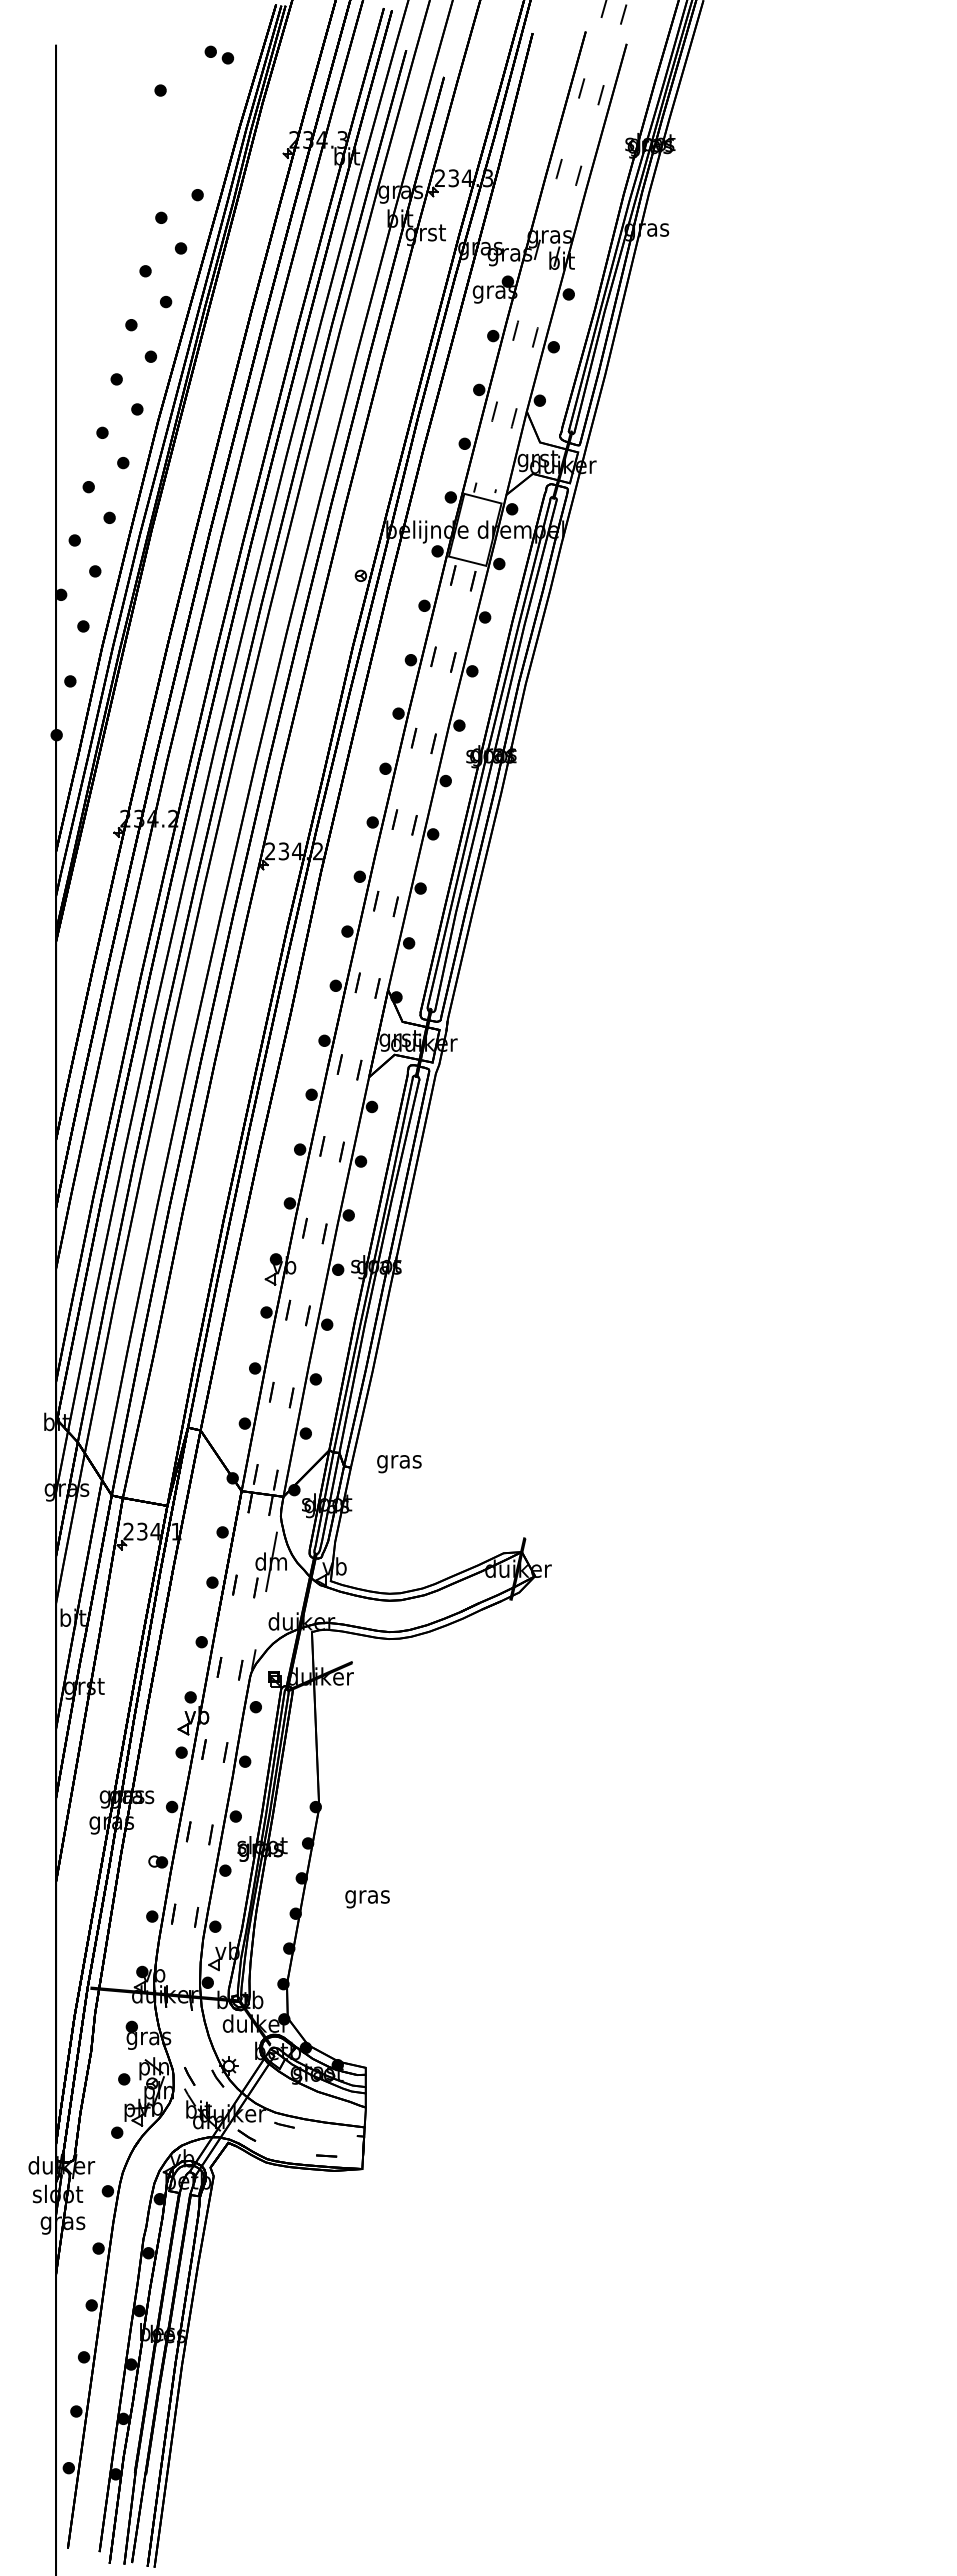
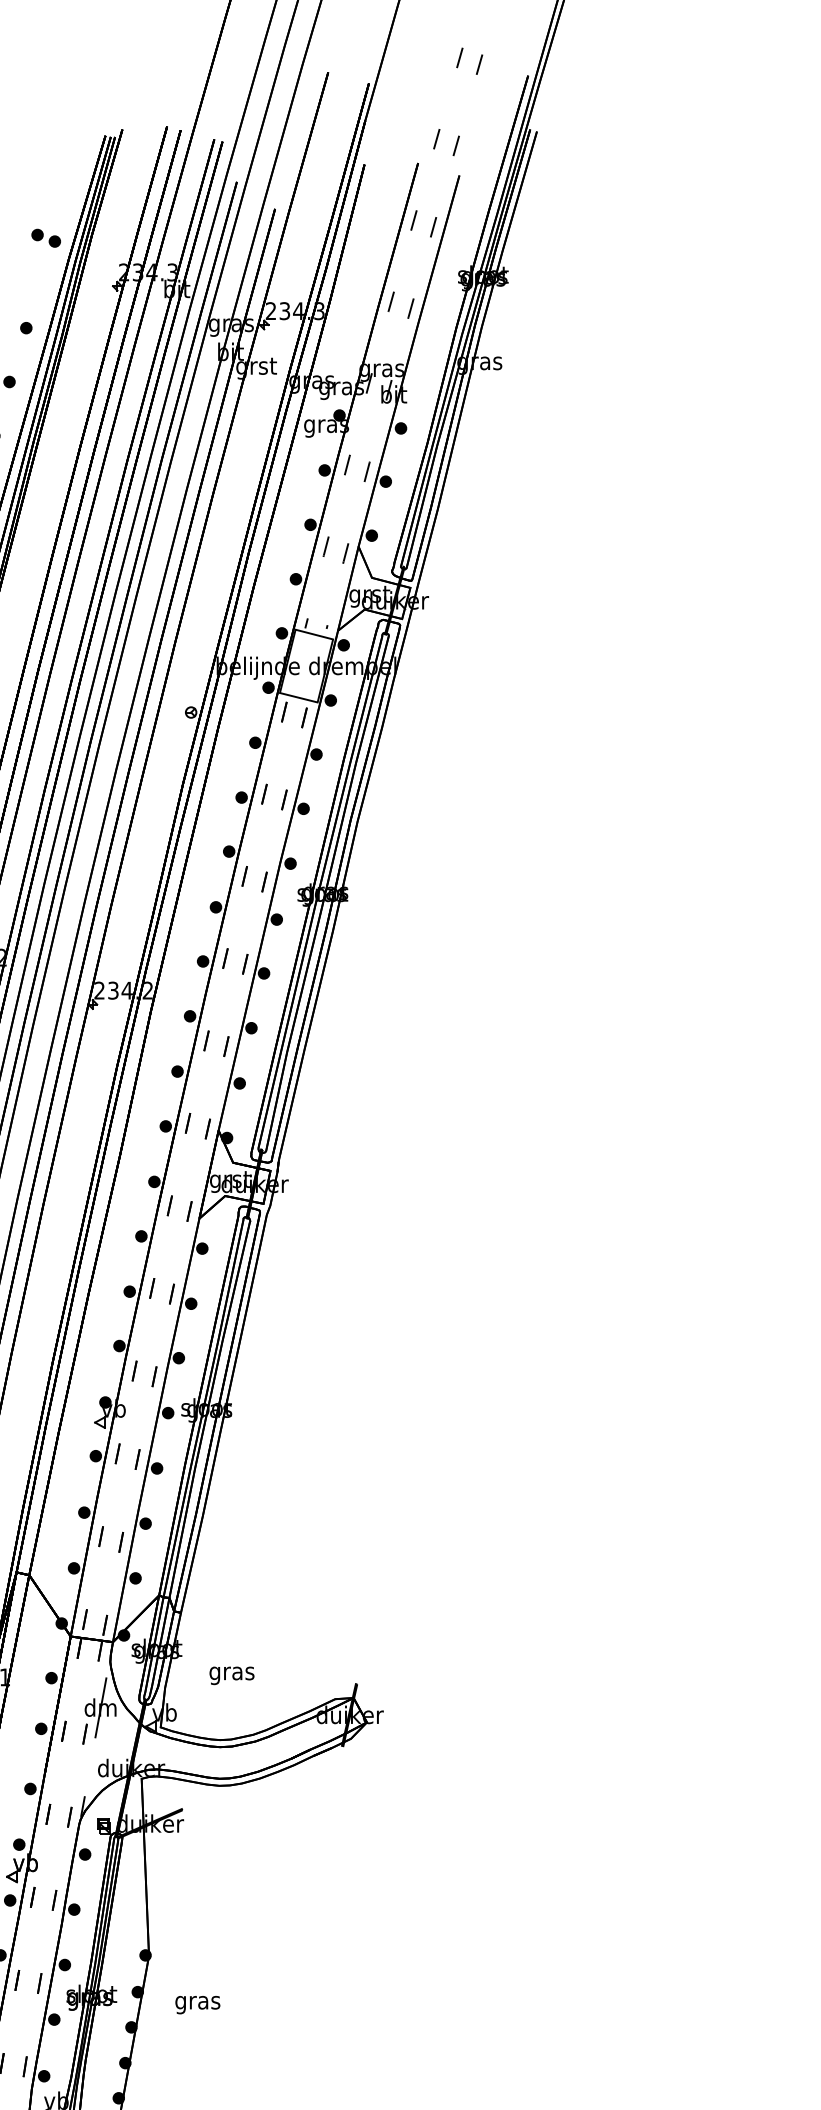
part: (219, 54) -> (46, 237), moved
text: (399, 1464) -> (232, 1676), moved
text: (367, 1899) -> (197, 2005), moved

